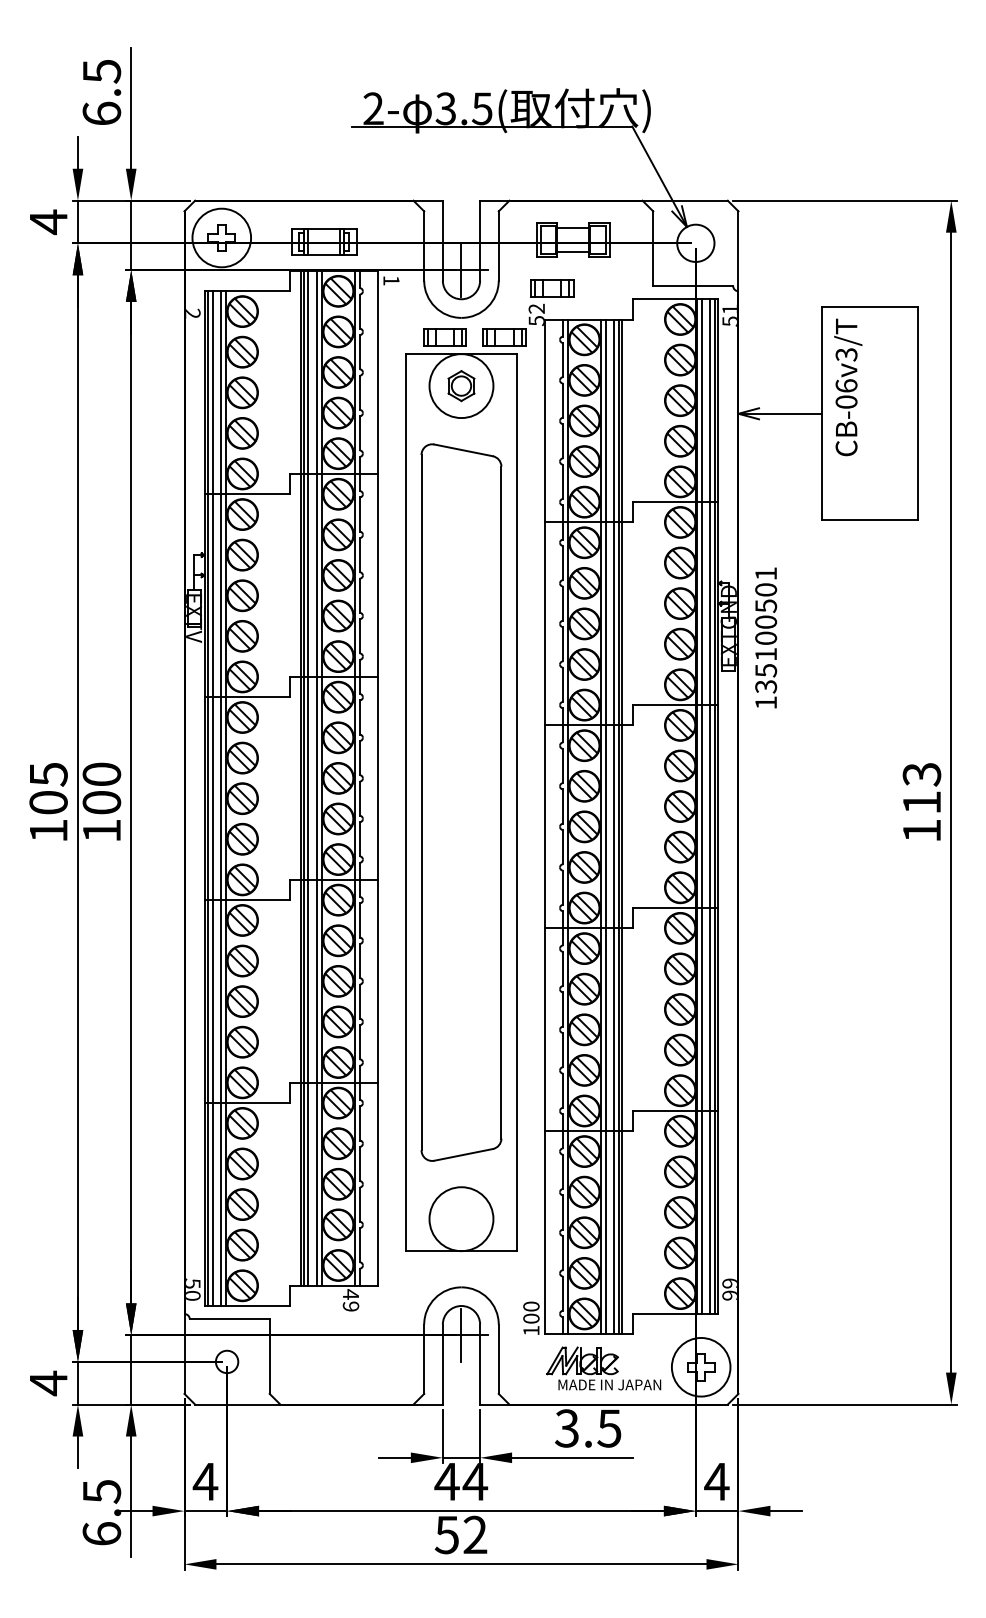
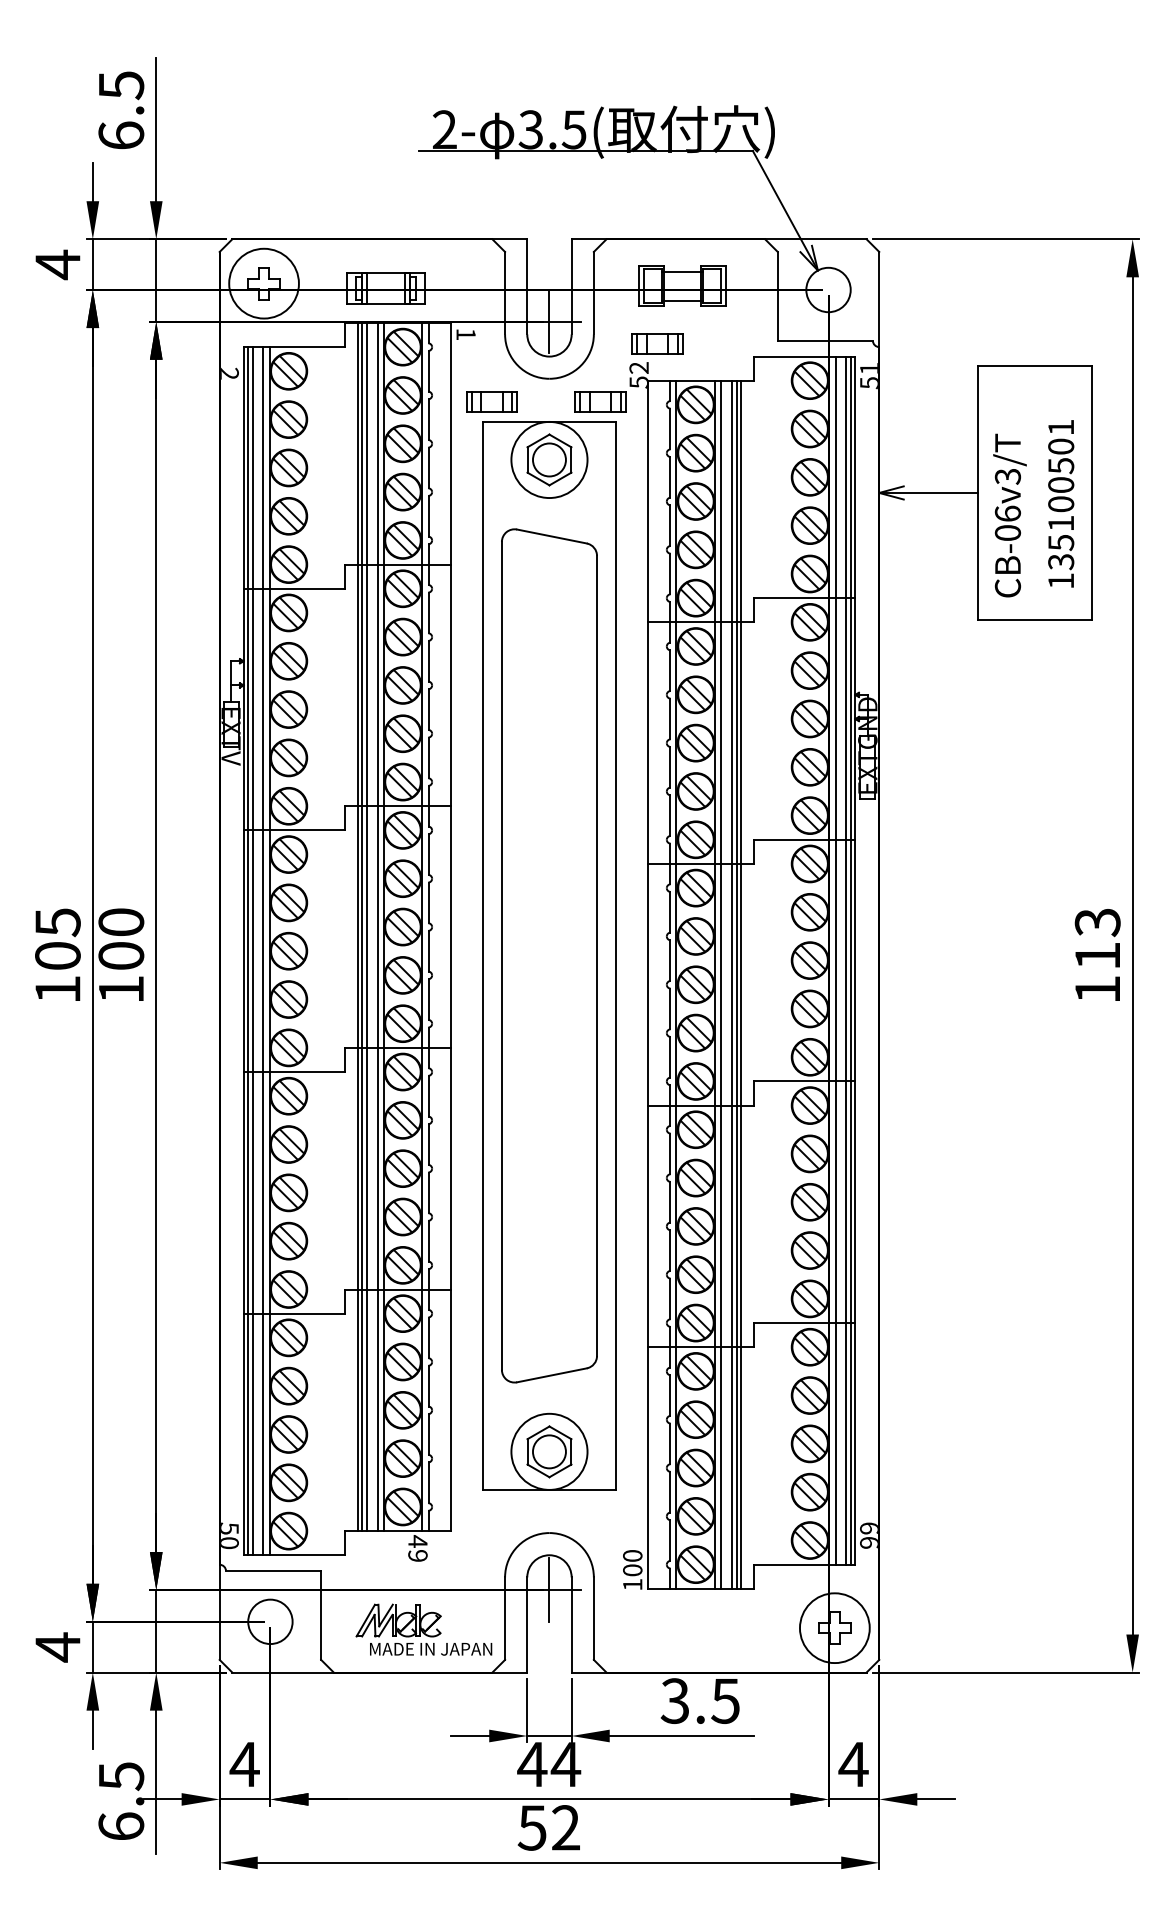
part: (444, 336) -> (491, 401), moved
part: (461, 385) -> (549, 459), size x1.43
text: (847, 387) -> (1009, 515), moved
text: (766, 637) -> (1061, 503), moved
part: (461, 1218) -> (549, 1451), added
circle: (227, 1361) -> (270, 1621), size x1.67
part: (603, 1368) -> (423, 1629), moved

